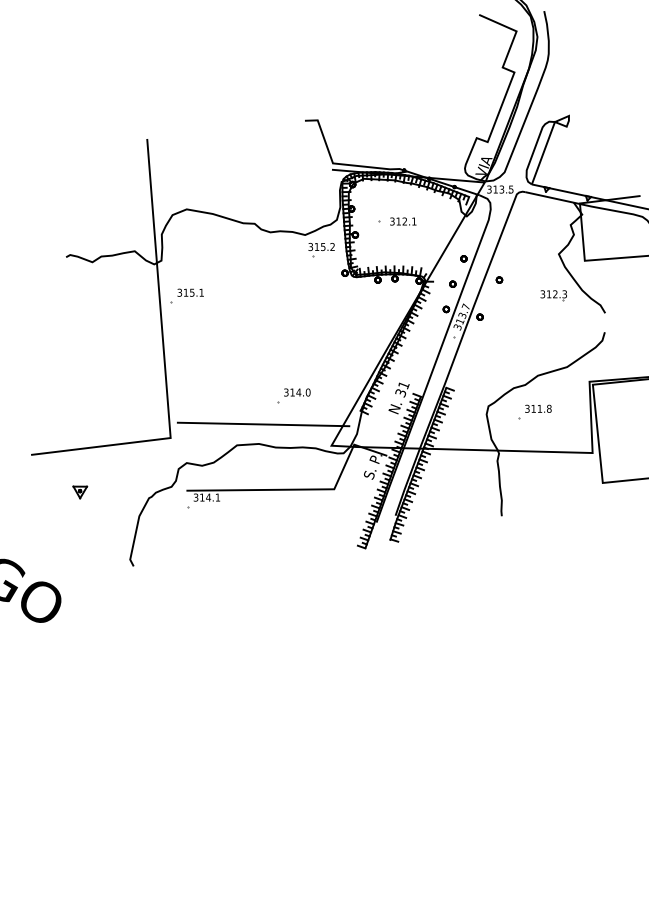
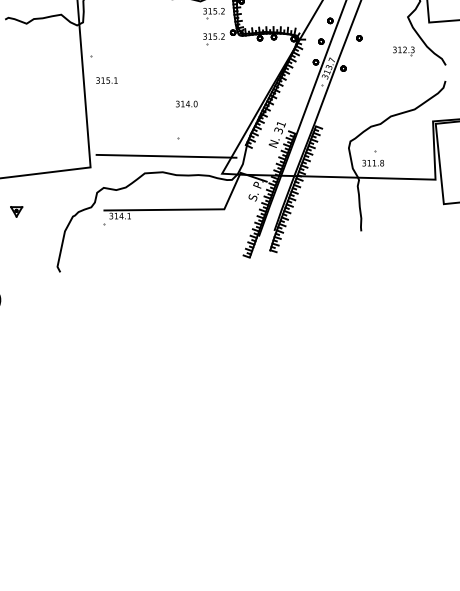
part: (321, 281) -> (213, 39), added
text: (190, 292) -> (106, 80), moved
text: (297, 392) -> (186, 104), moved
text: (538, 408) -> (373, 162), moved

